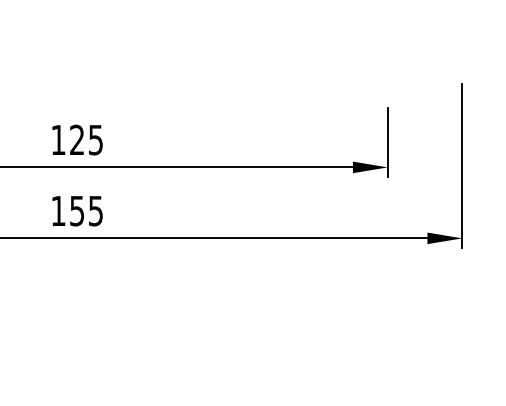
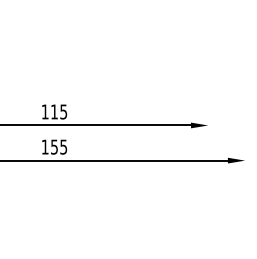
text: (77, 139) -> (54, 111), 125 -> 115
line: (388, 141) -> (208, 112), removed
line: (462, 165) -> (245, 124), removed

